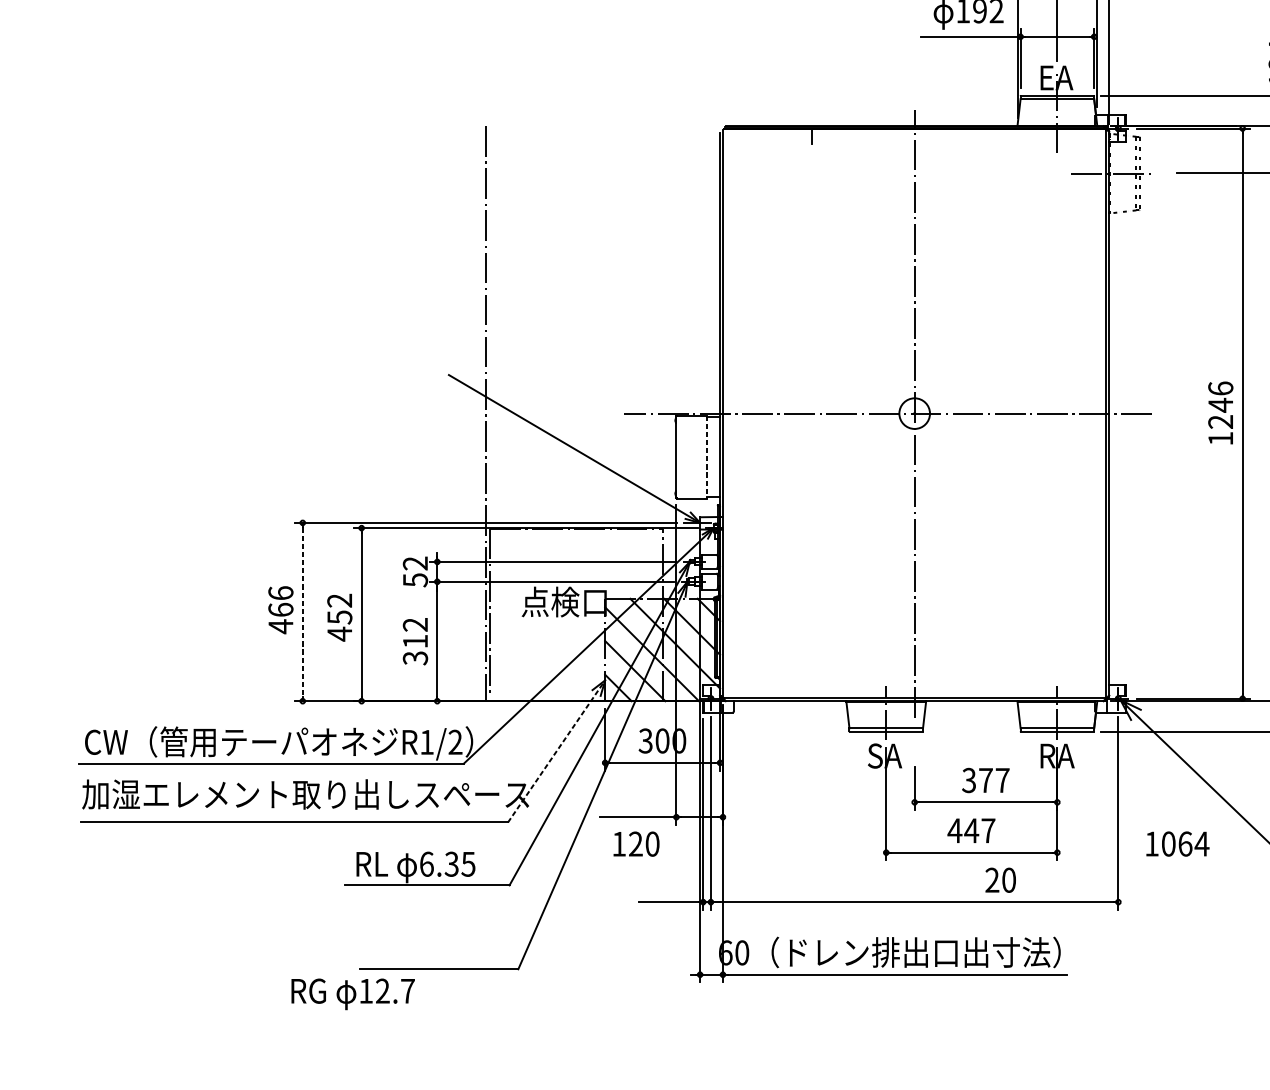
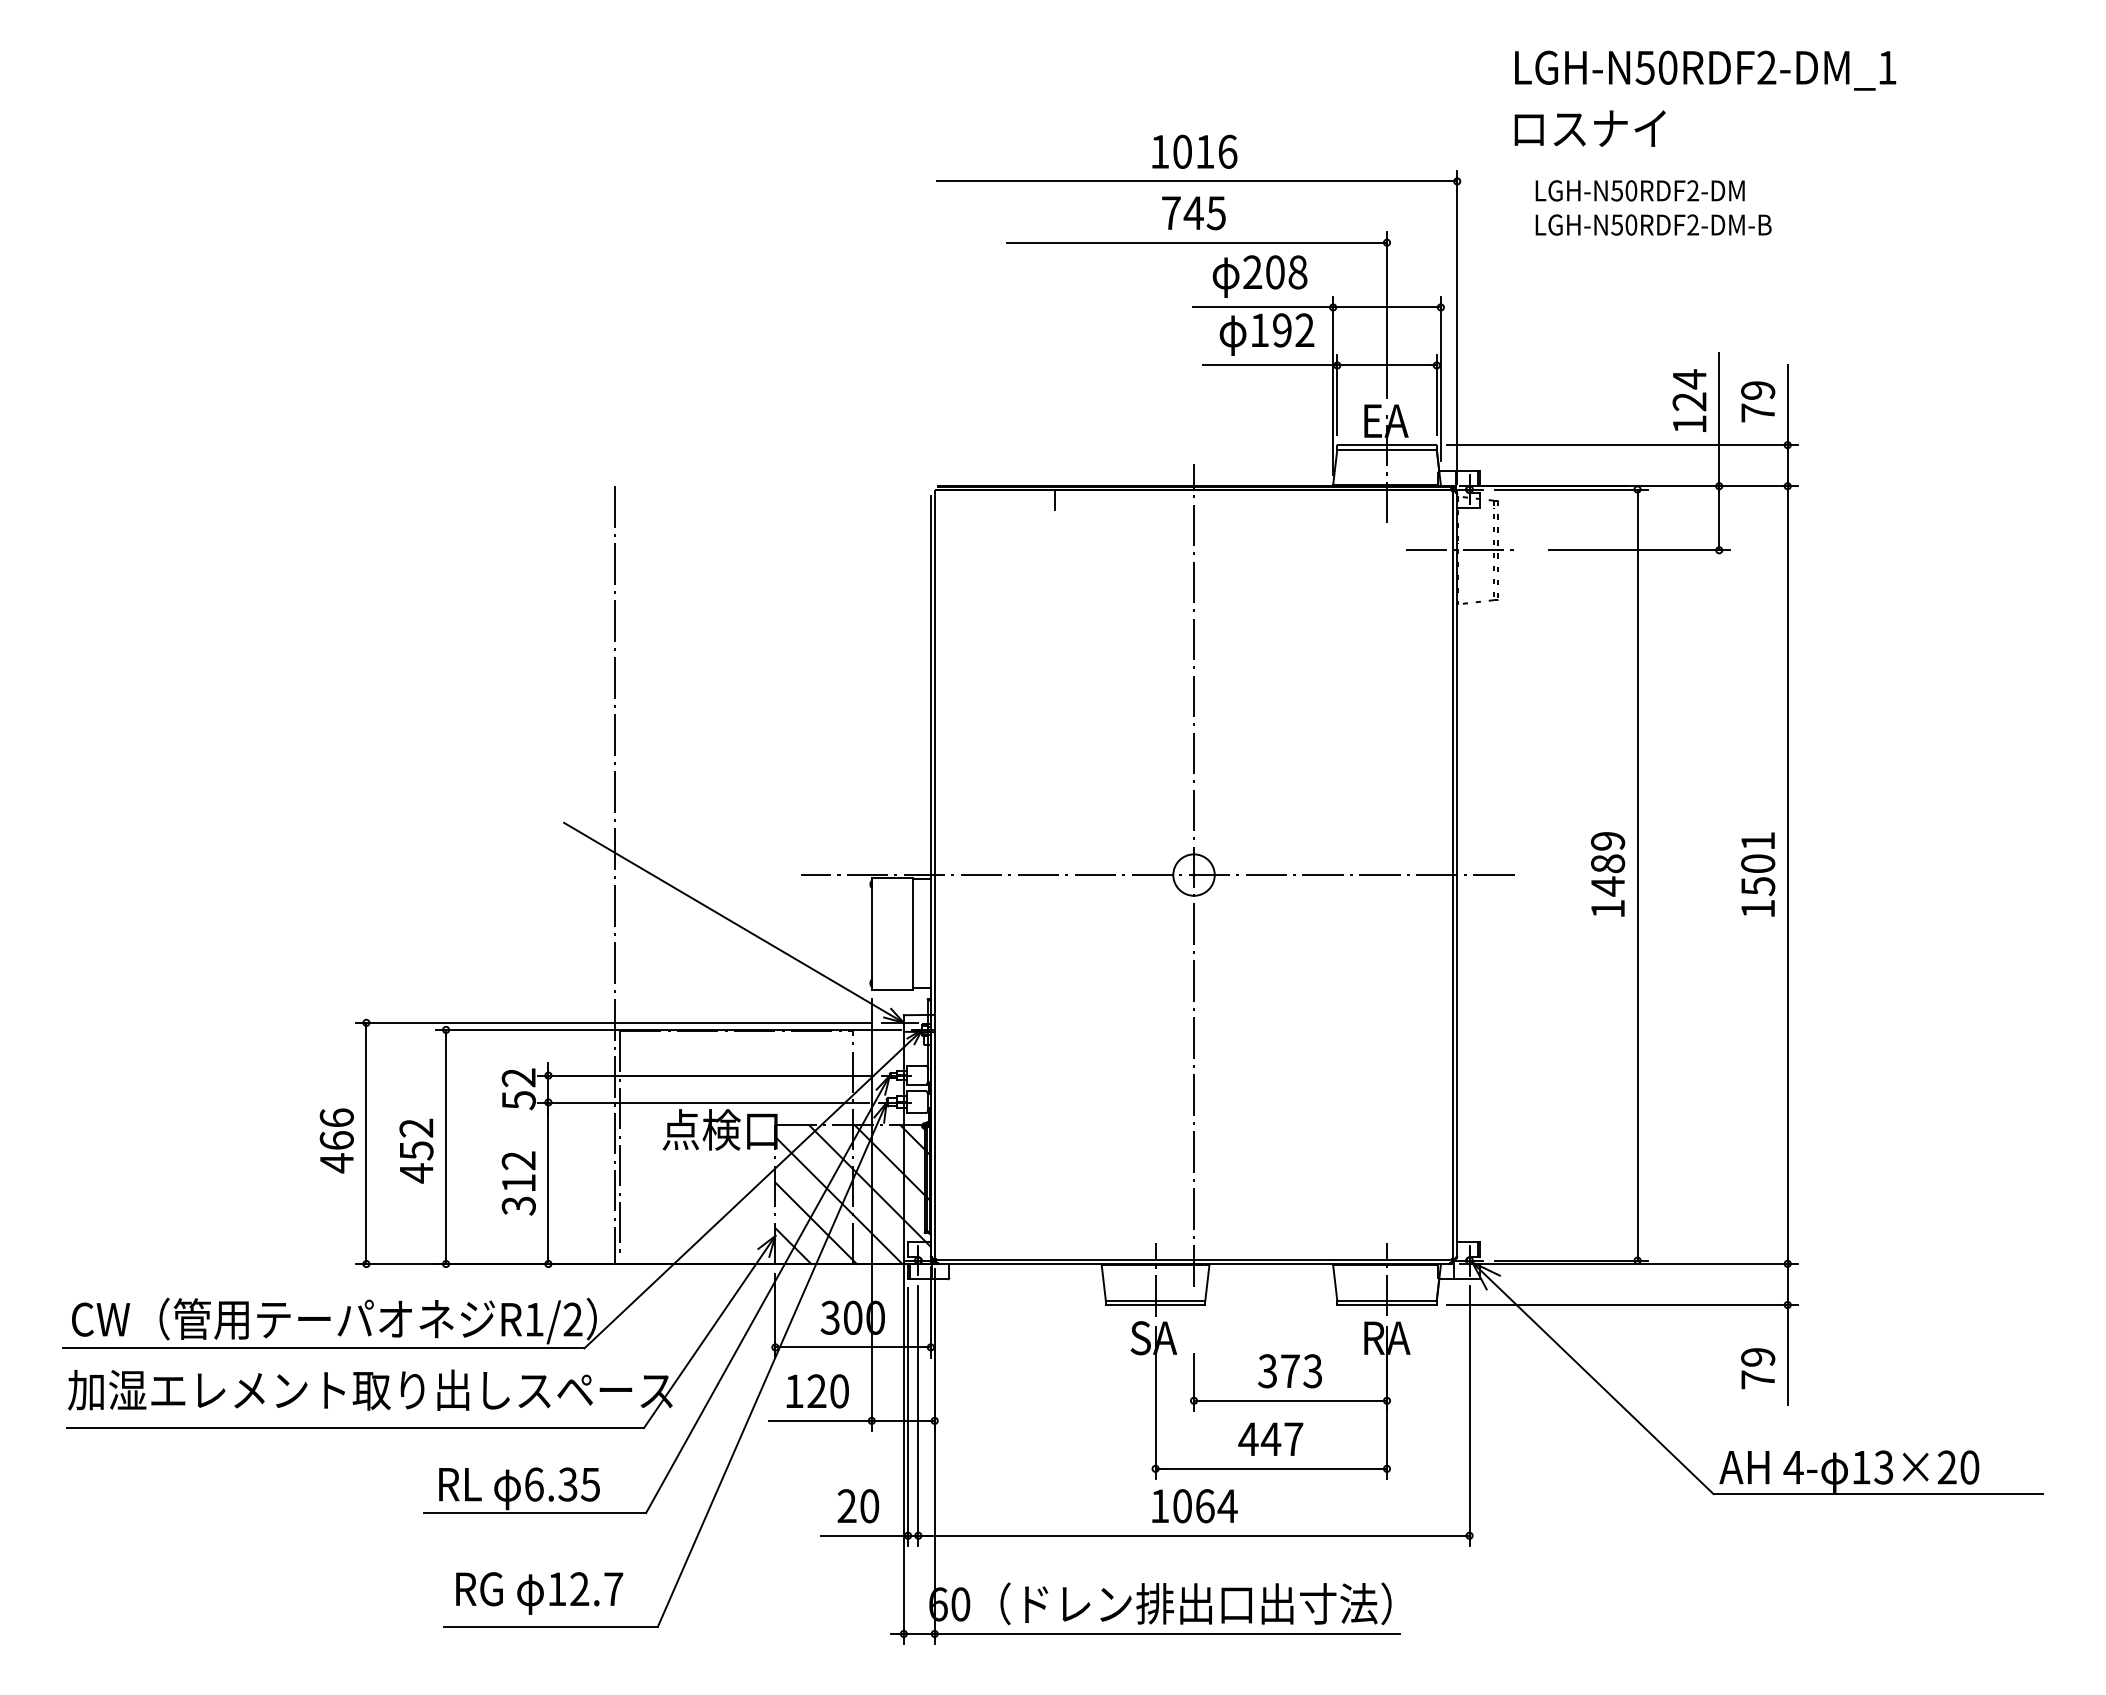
text: (1221, 405) -> (1608, 863), 1246 -> 1489
line: (707, 457) -> (913, 934), dashed -> solid
line: (302, 612) -> (366, 1143), dashed -> solid
line: (557, 751) -> (710, 1331), dashed -> solid
text: (1002, 780) -> (1312, 1371), 377 -> 373
text: (636, 844) -> (817, 1391), moved
text: (1177, 844) -> (1194, 1506), moved
text: (1000, 880) -> (858, 1506), moved
text: (353, 994) -> (539, 1593), moved

